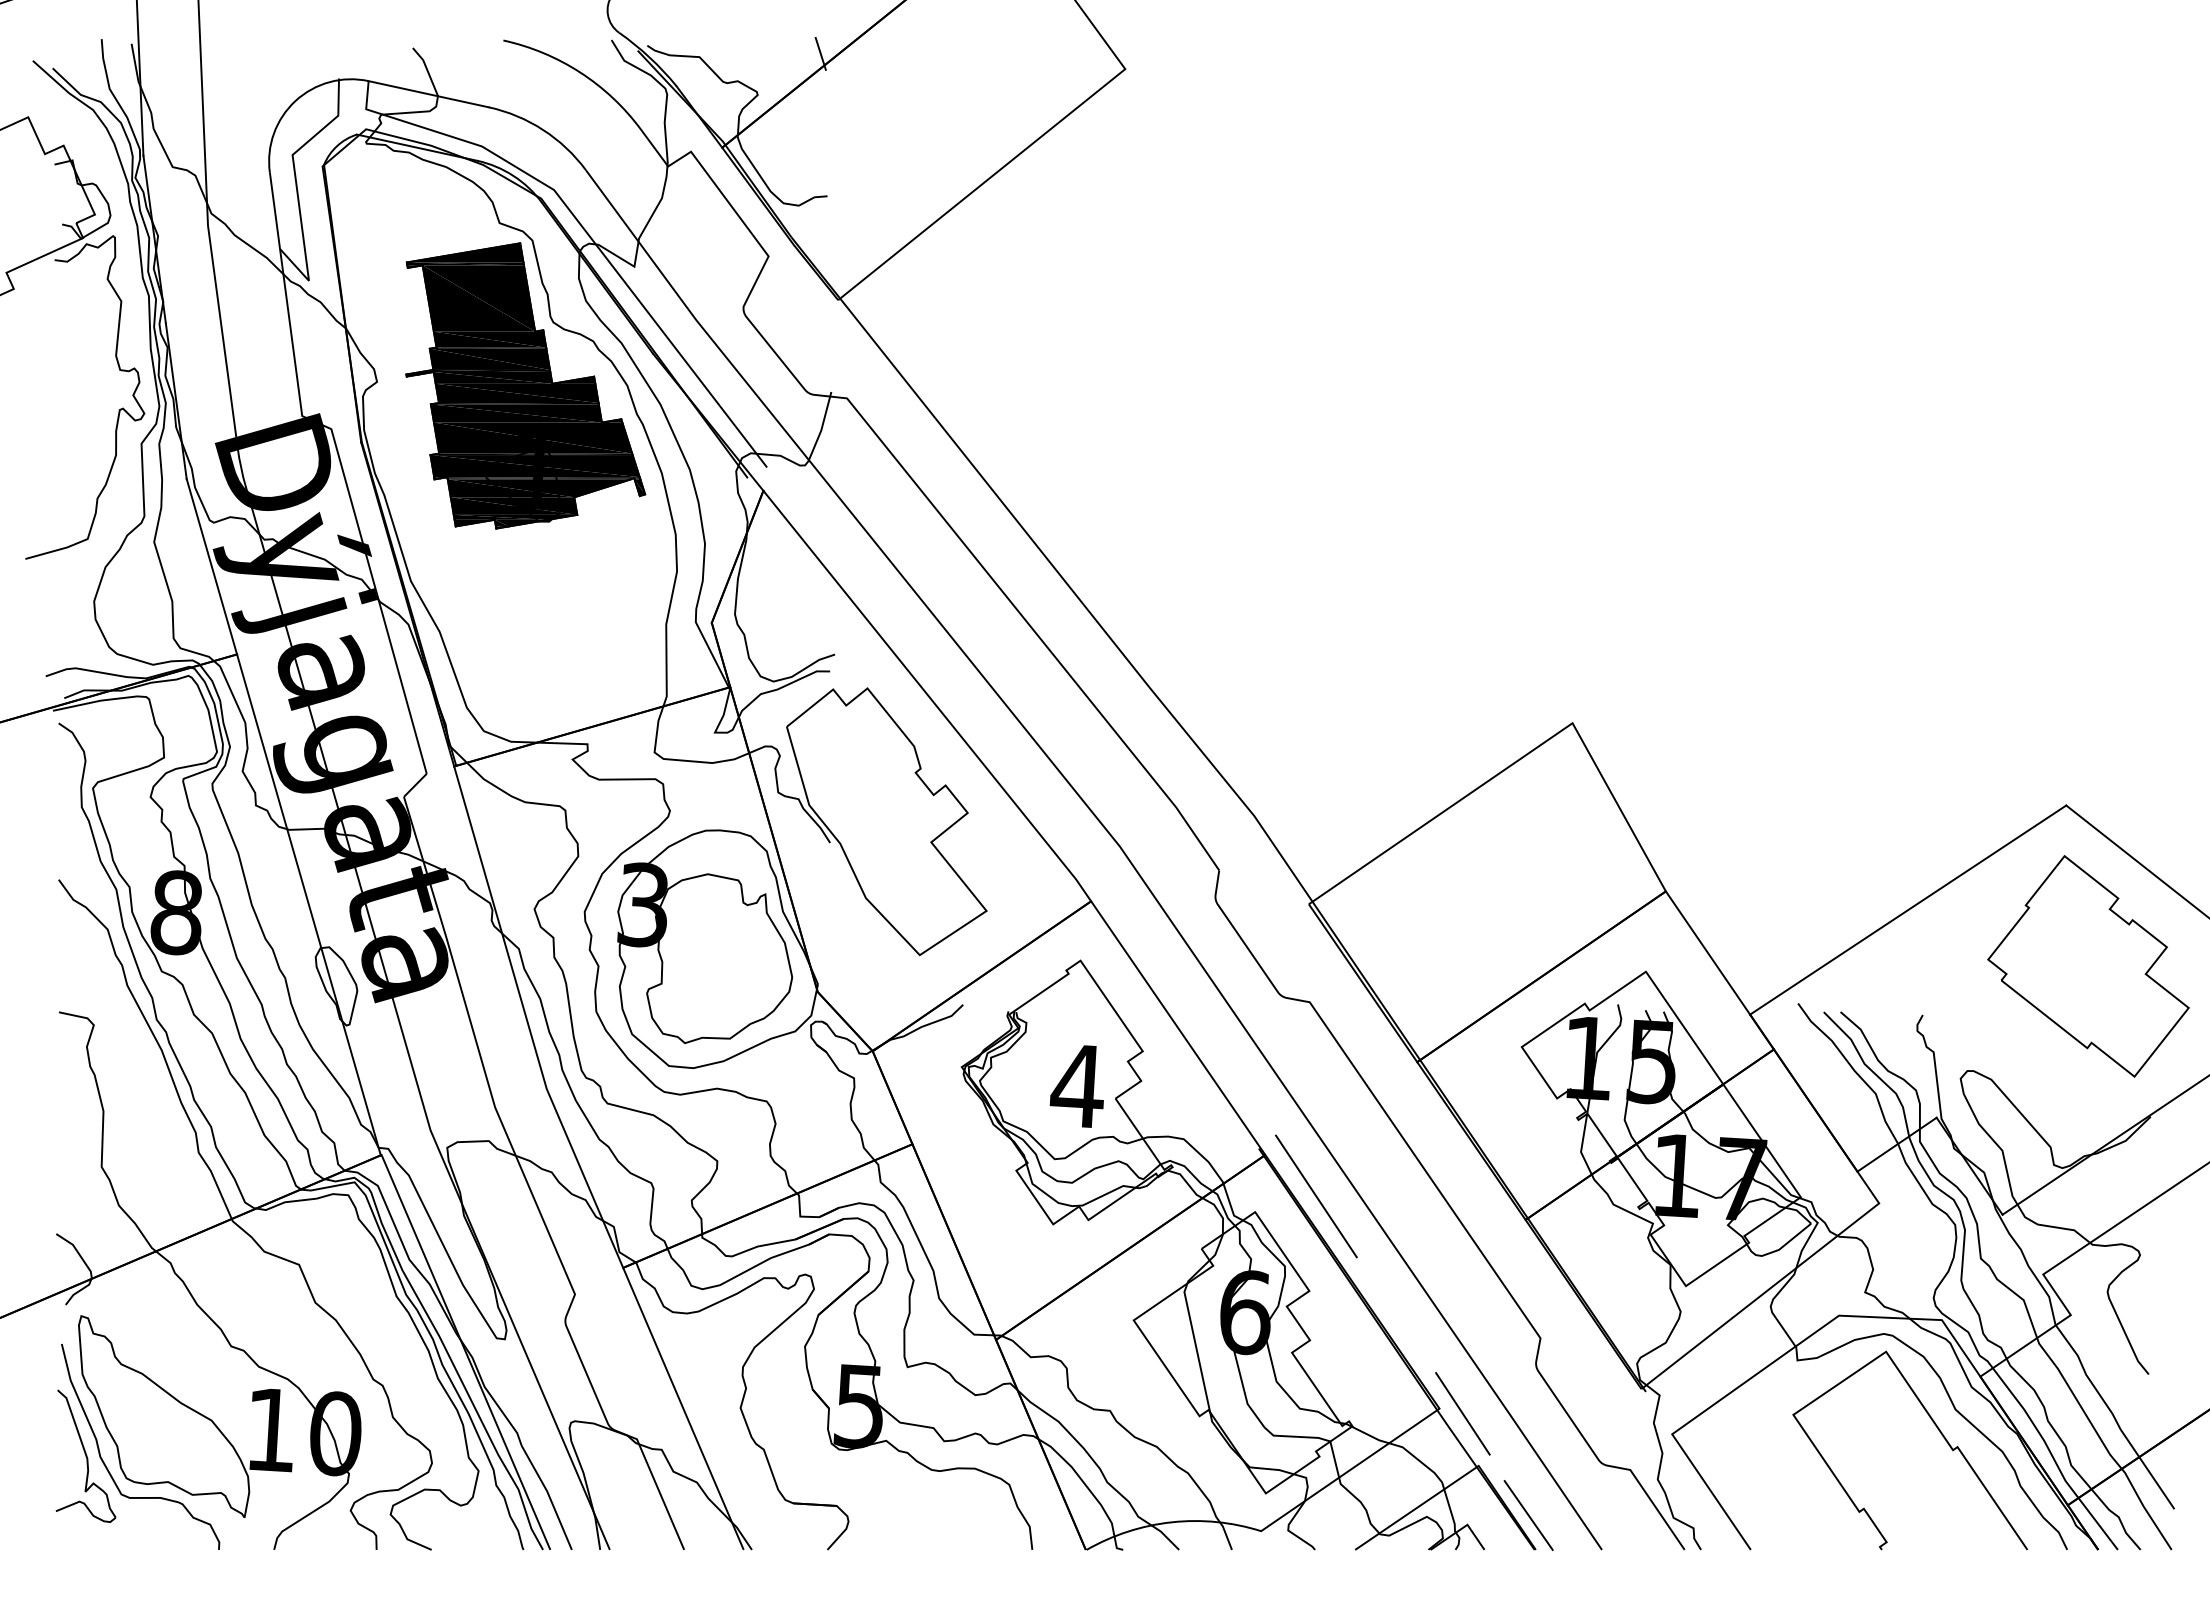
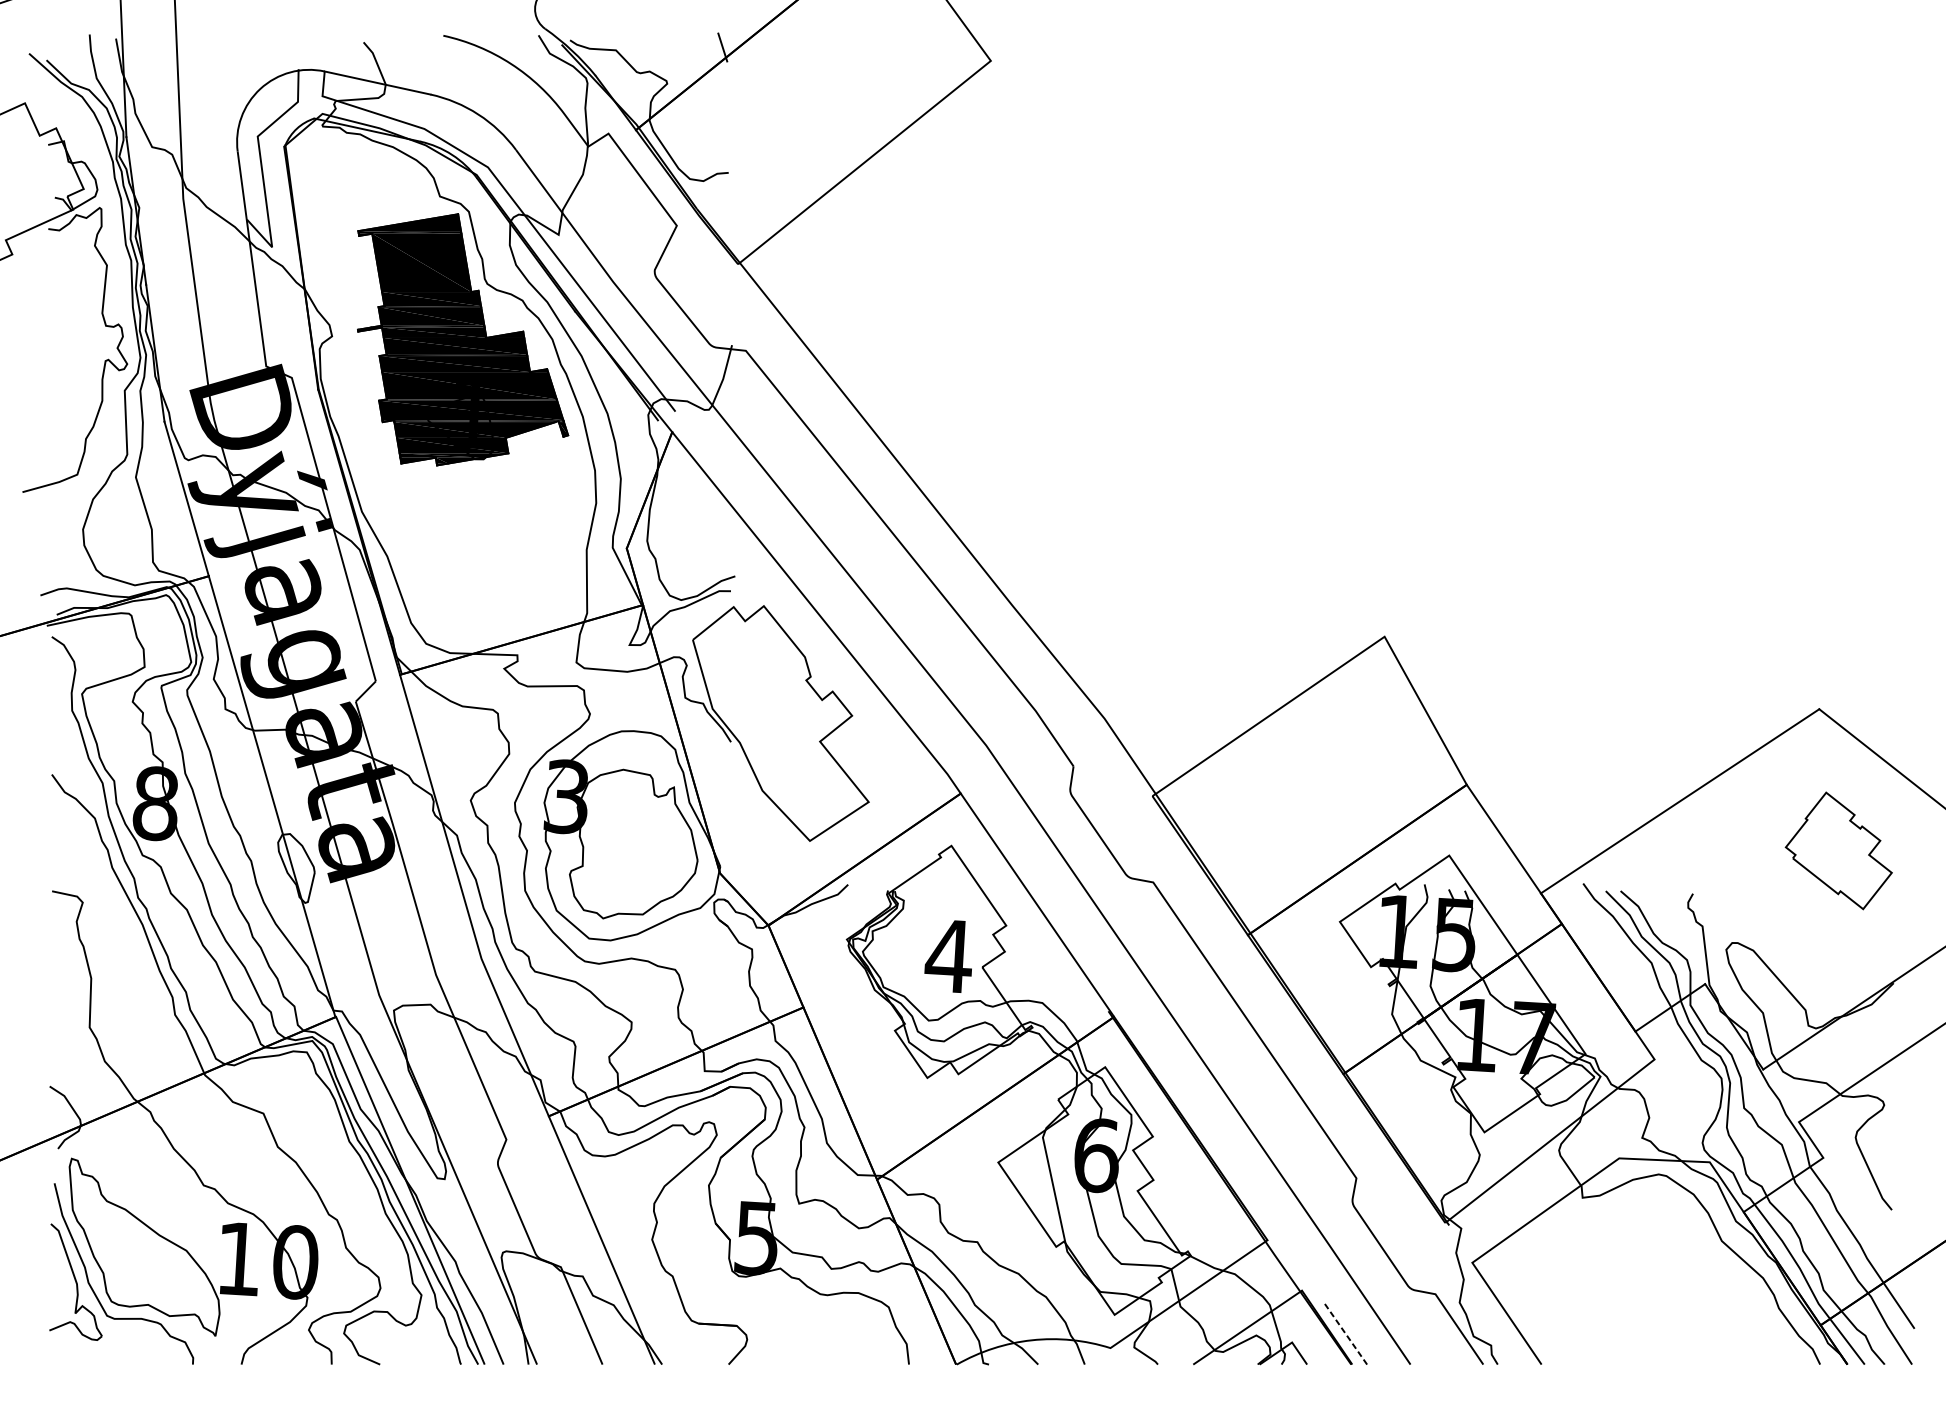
part: (2088, 966) -> (1838, 850), size x0.6
line: (1316, 1196) -> (1159, 1053), removed
line: (1462, 1413) -> (1287, 1244), removed
curve: (1939, 1432) -> (1707, 1261), removed
line: (1528, 1515) -> (1345, 1334), solid -> dashed

